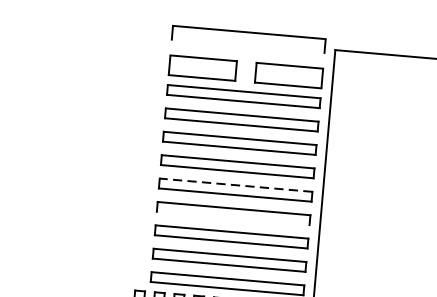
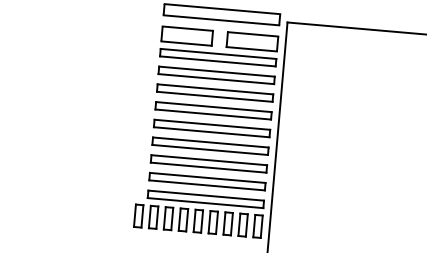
line: (248, 47) -> (221, 20), added
line: (234, 184) -> (211, 124), dashed -> solid
line: (232, 217) -> (209, 149), added

